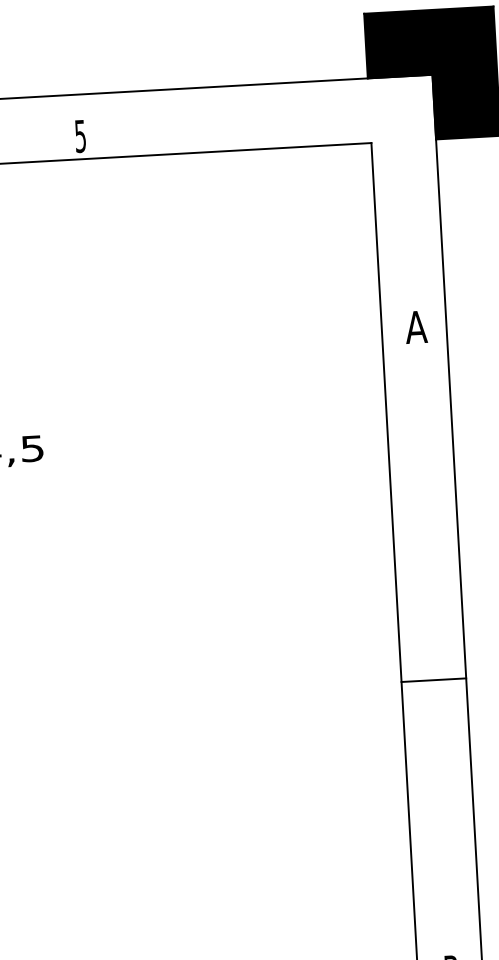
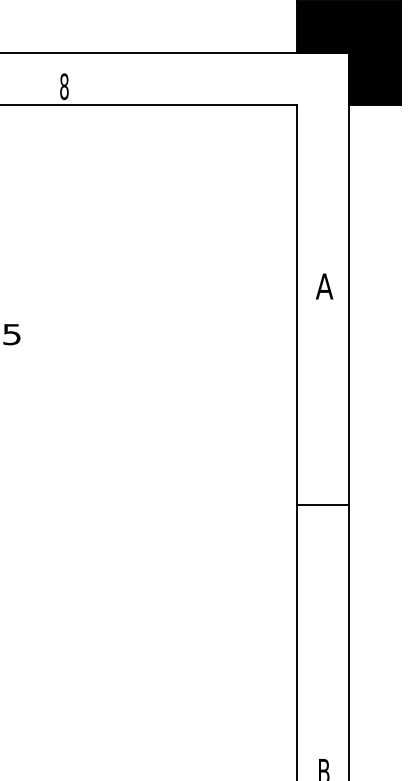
text: (80, 136) -> (64, 86), 5 -> 8
text: (416, 327) -> (324, 286), moved
line: (433, 679) -> (322, 504), moved

